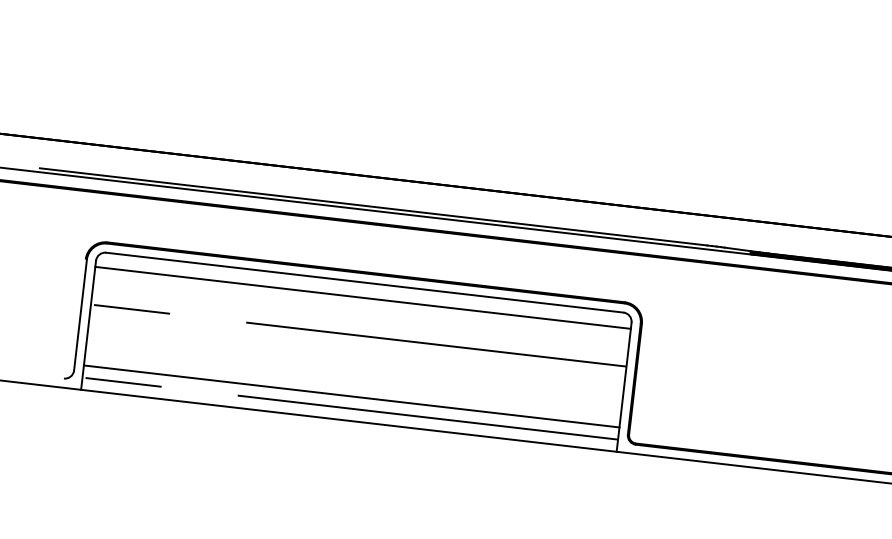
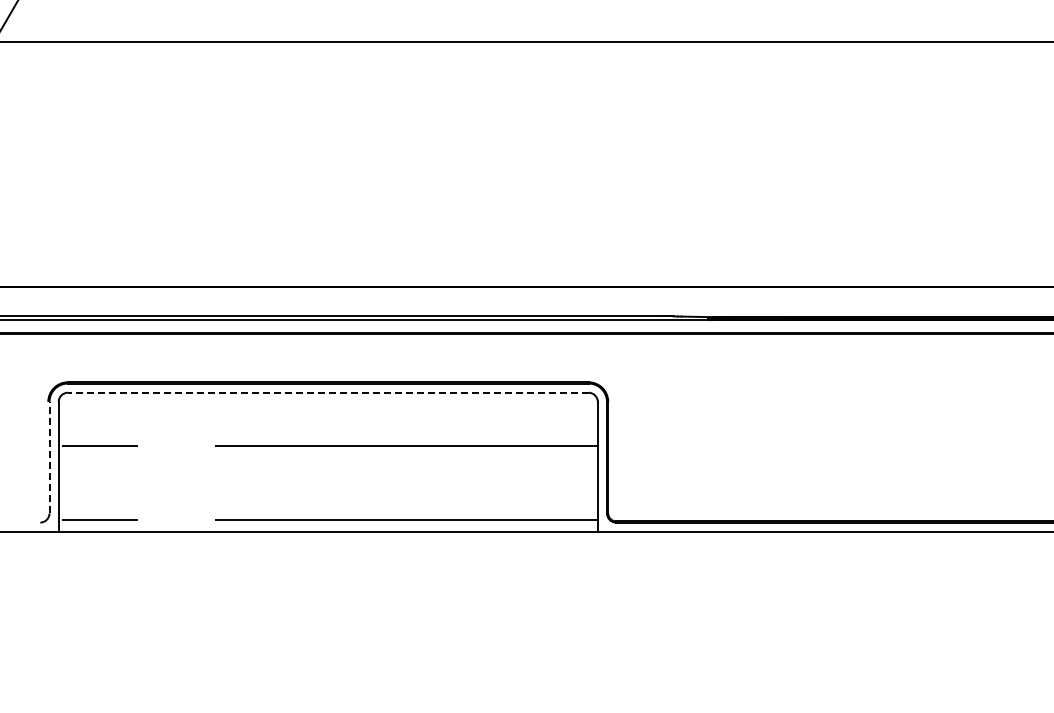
line: (364, 282) -> (327, 392), solid -> dashed
line: (362, 298) -> (327, 408), removed
line: (80, 314) -> (49, 457), solid -> dashed
line: (350, 396) -> (327, 507), removed

